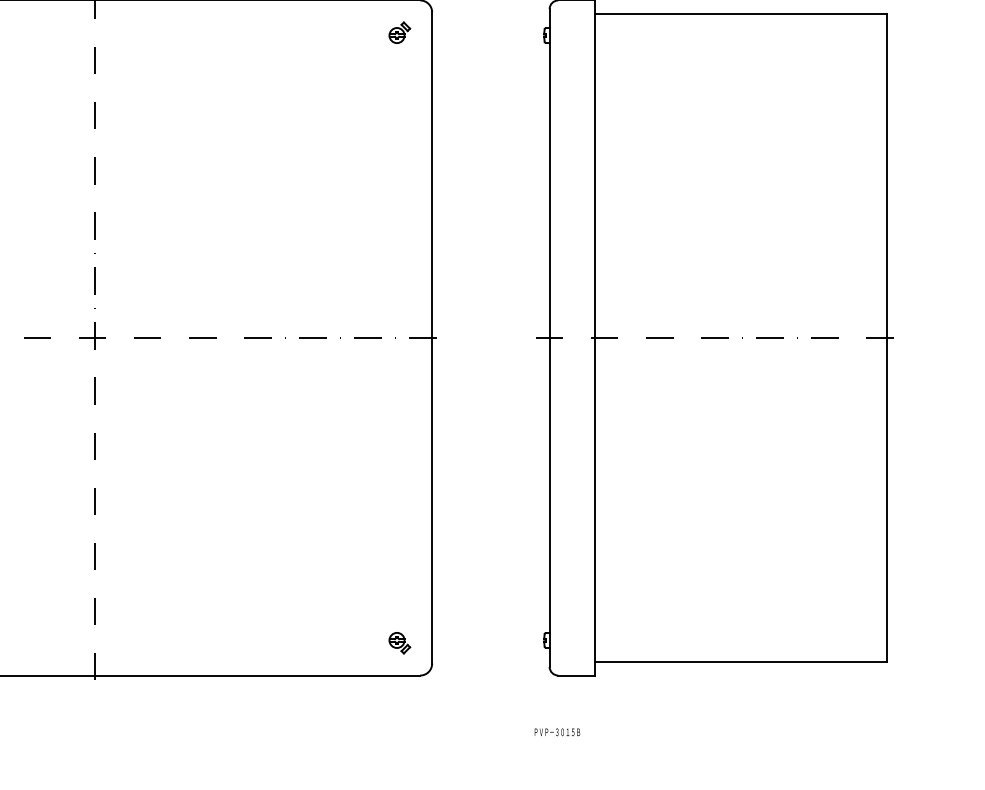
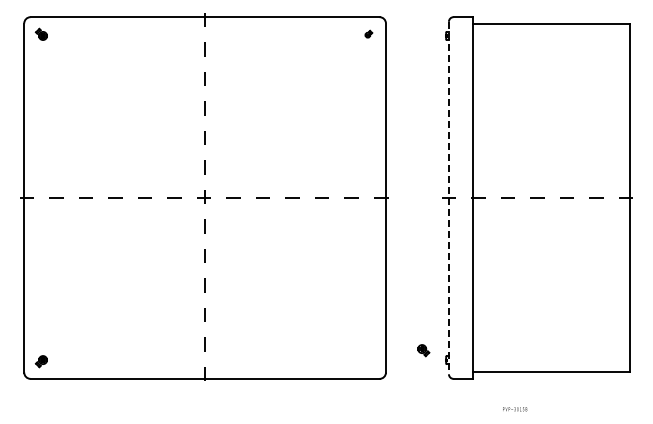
part: (399, 30) -> (368, 33), size x0.6
line: (548, 338) -> (448, 198), solid -> dashed
part: (399, 643) -> (423, 350), moved
text: (558, 732) -> (515, 409), moved

